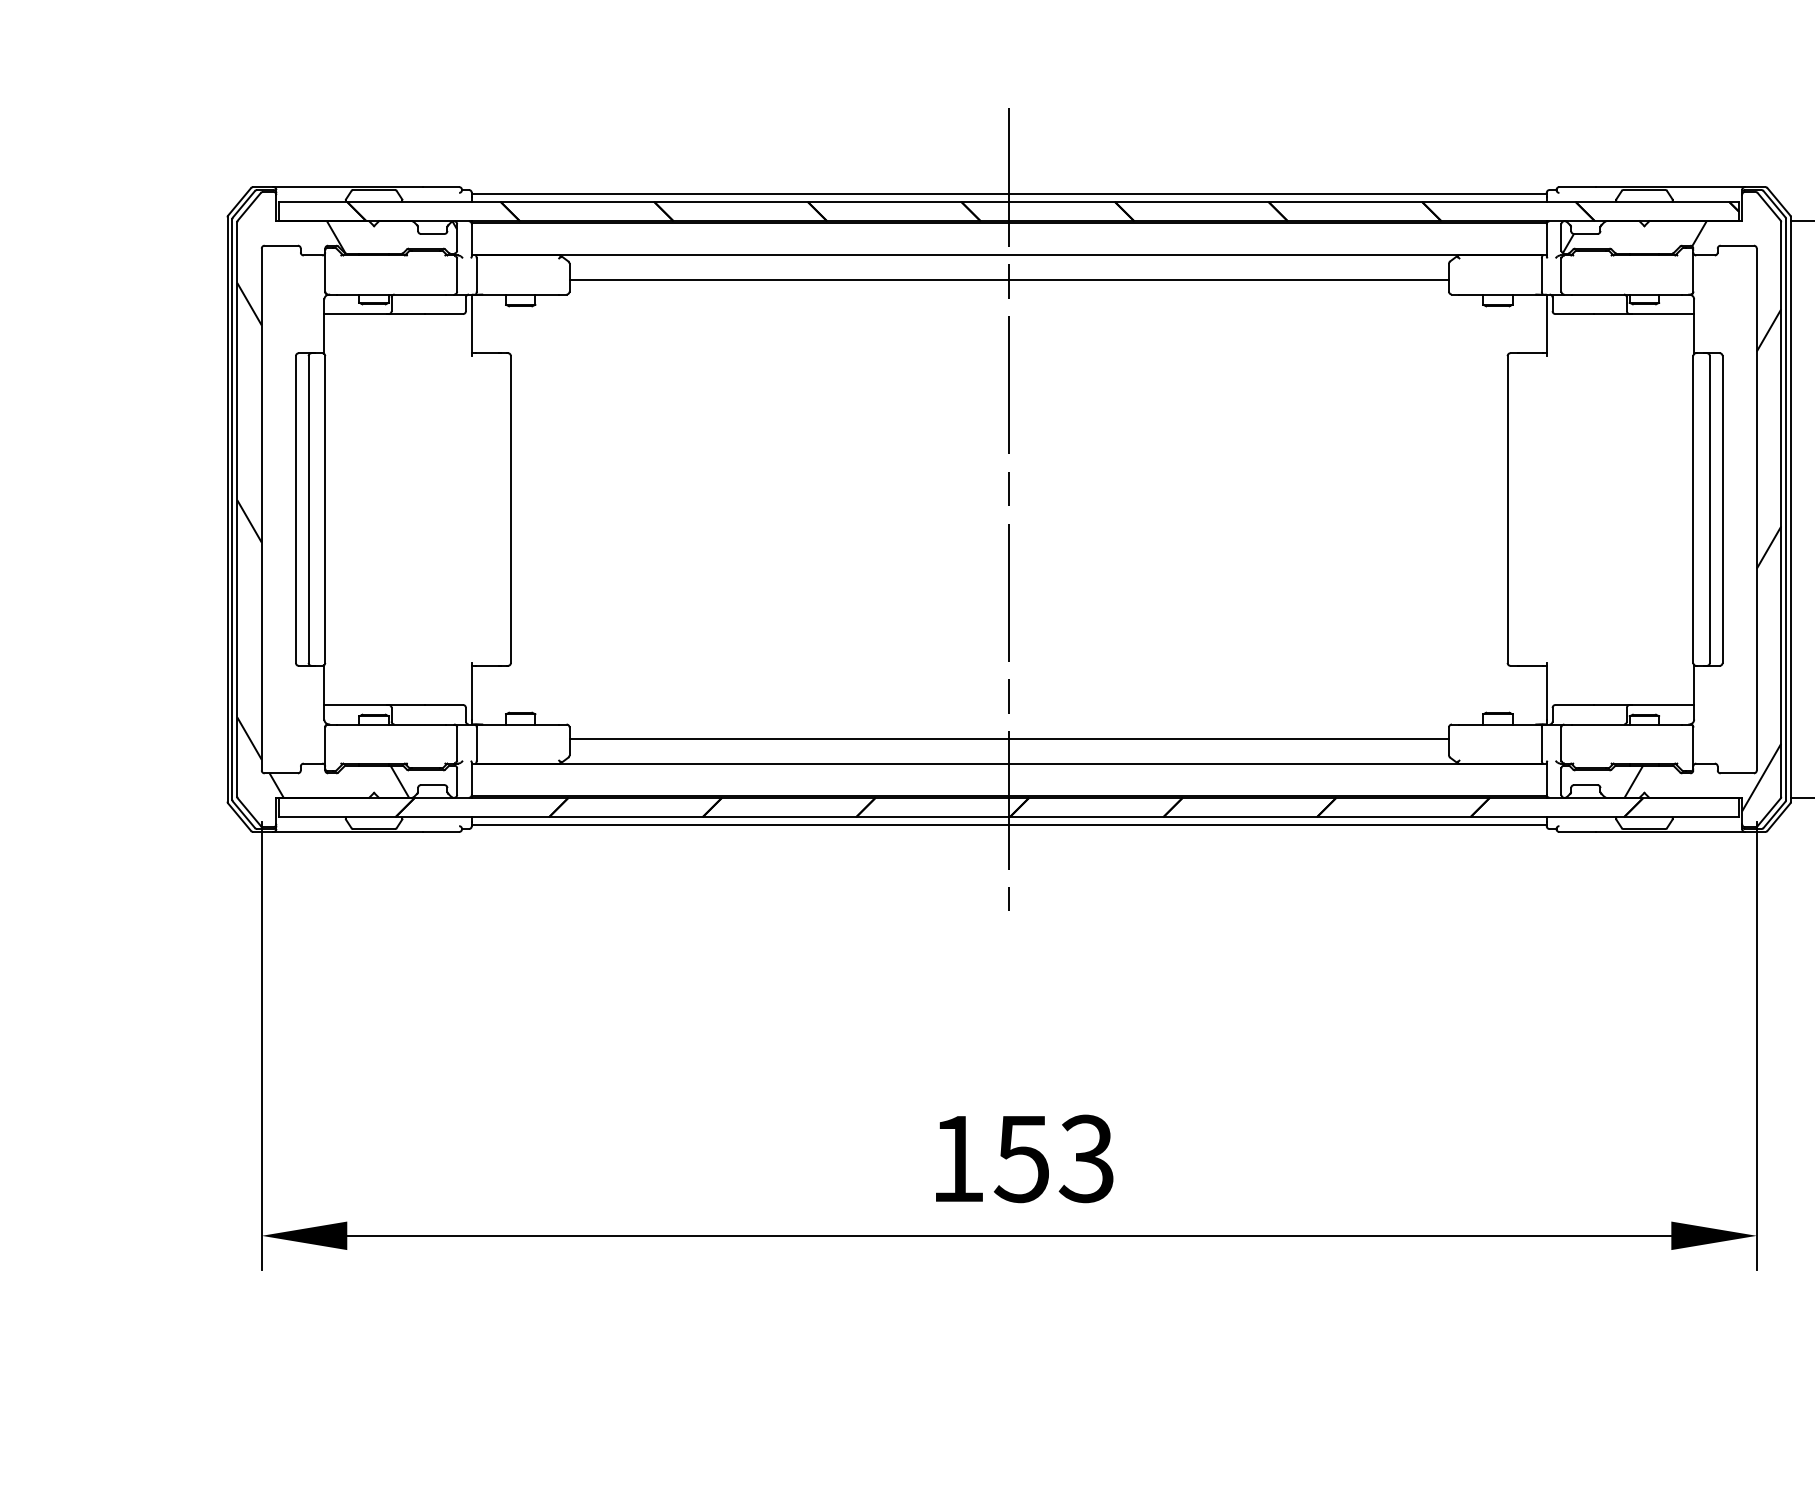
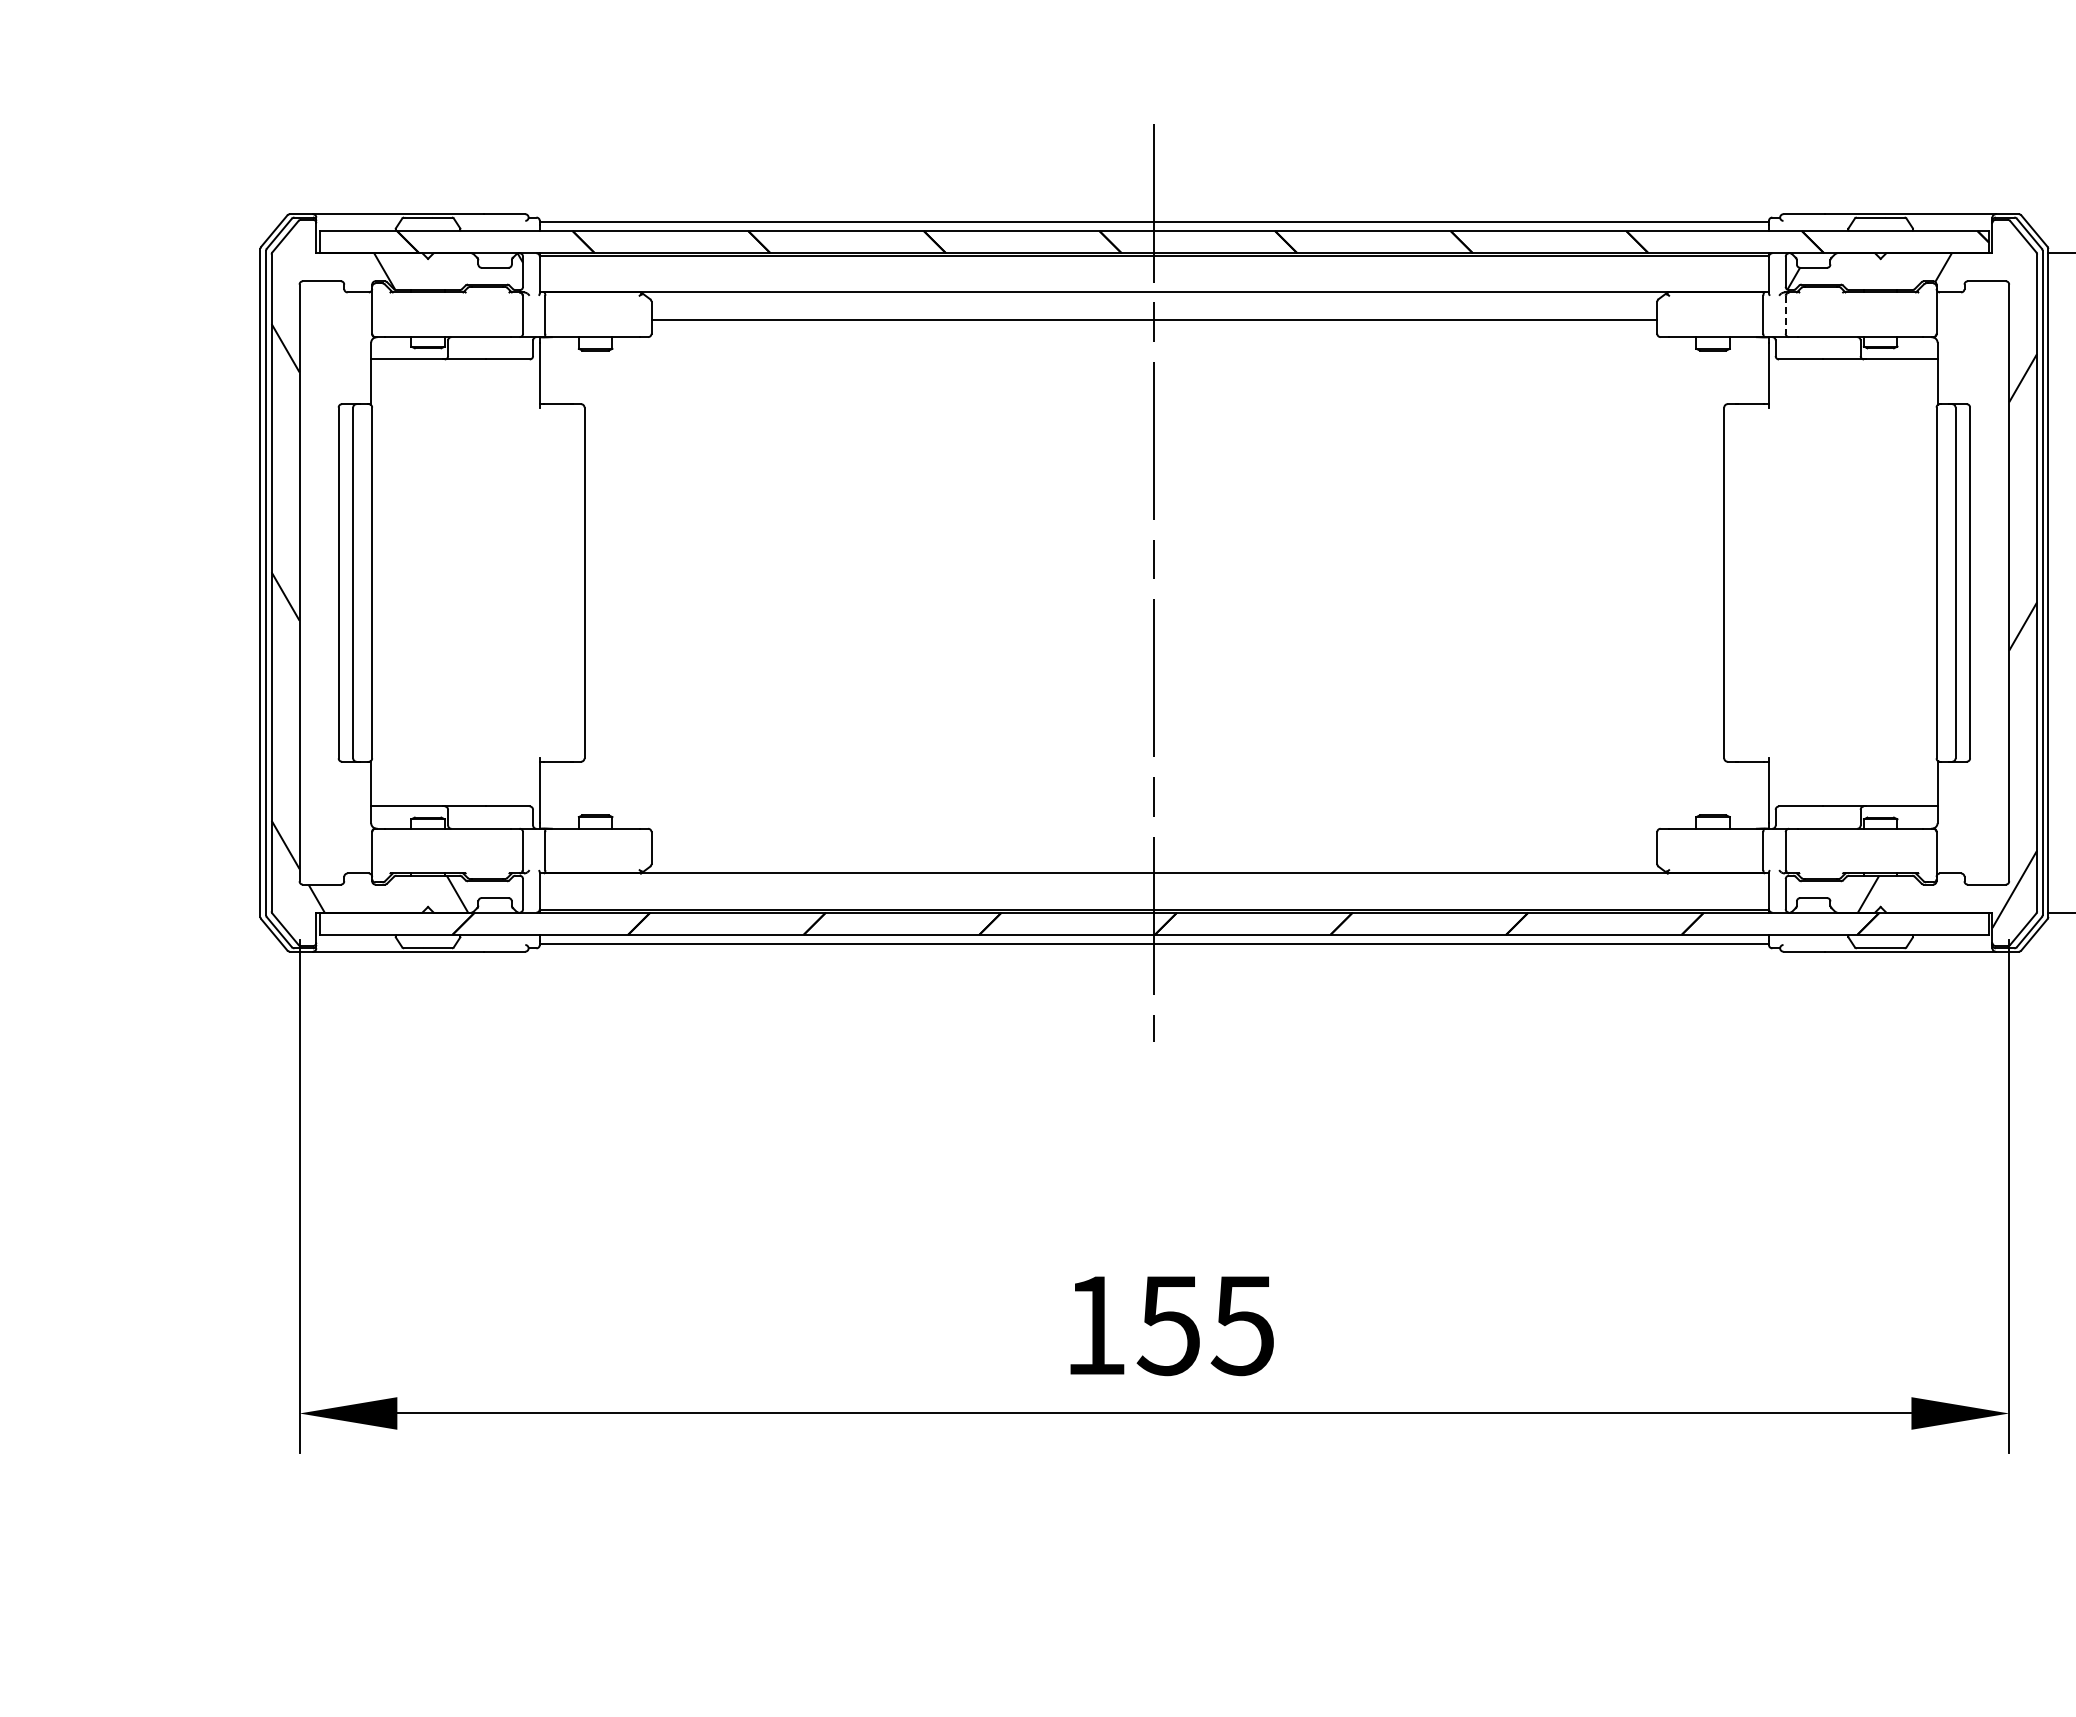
line: (1561, 274) -> (1785, 314), solid -> dashed
line: (1009, 739) -> (1154, 845), removed
text: (1085, 1158) -> (1241, 1325), 153 -> 155

